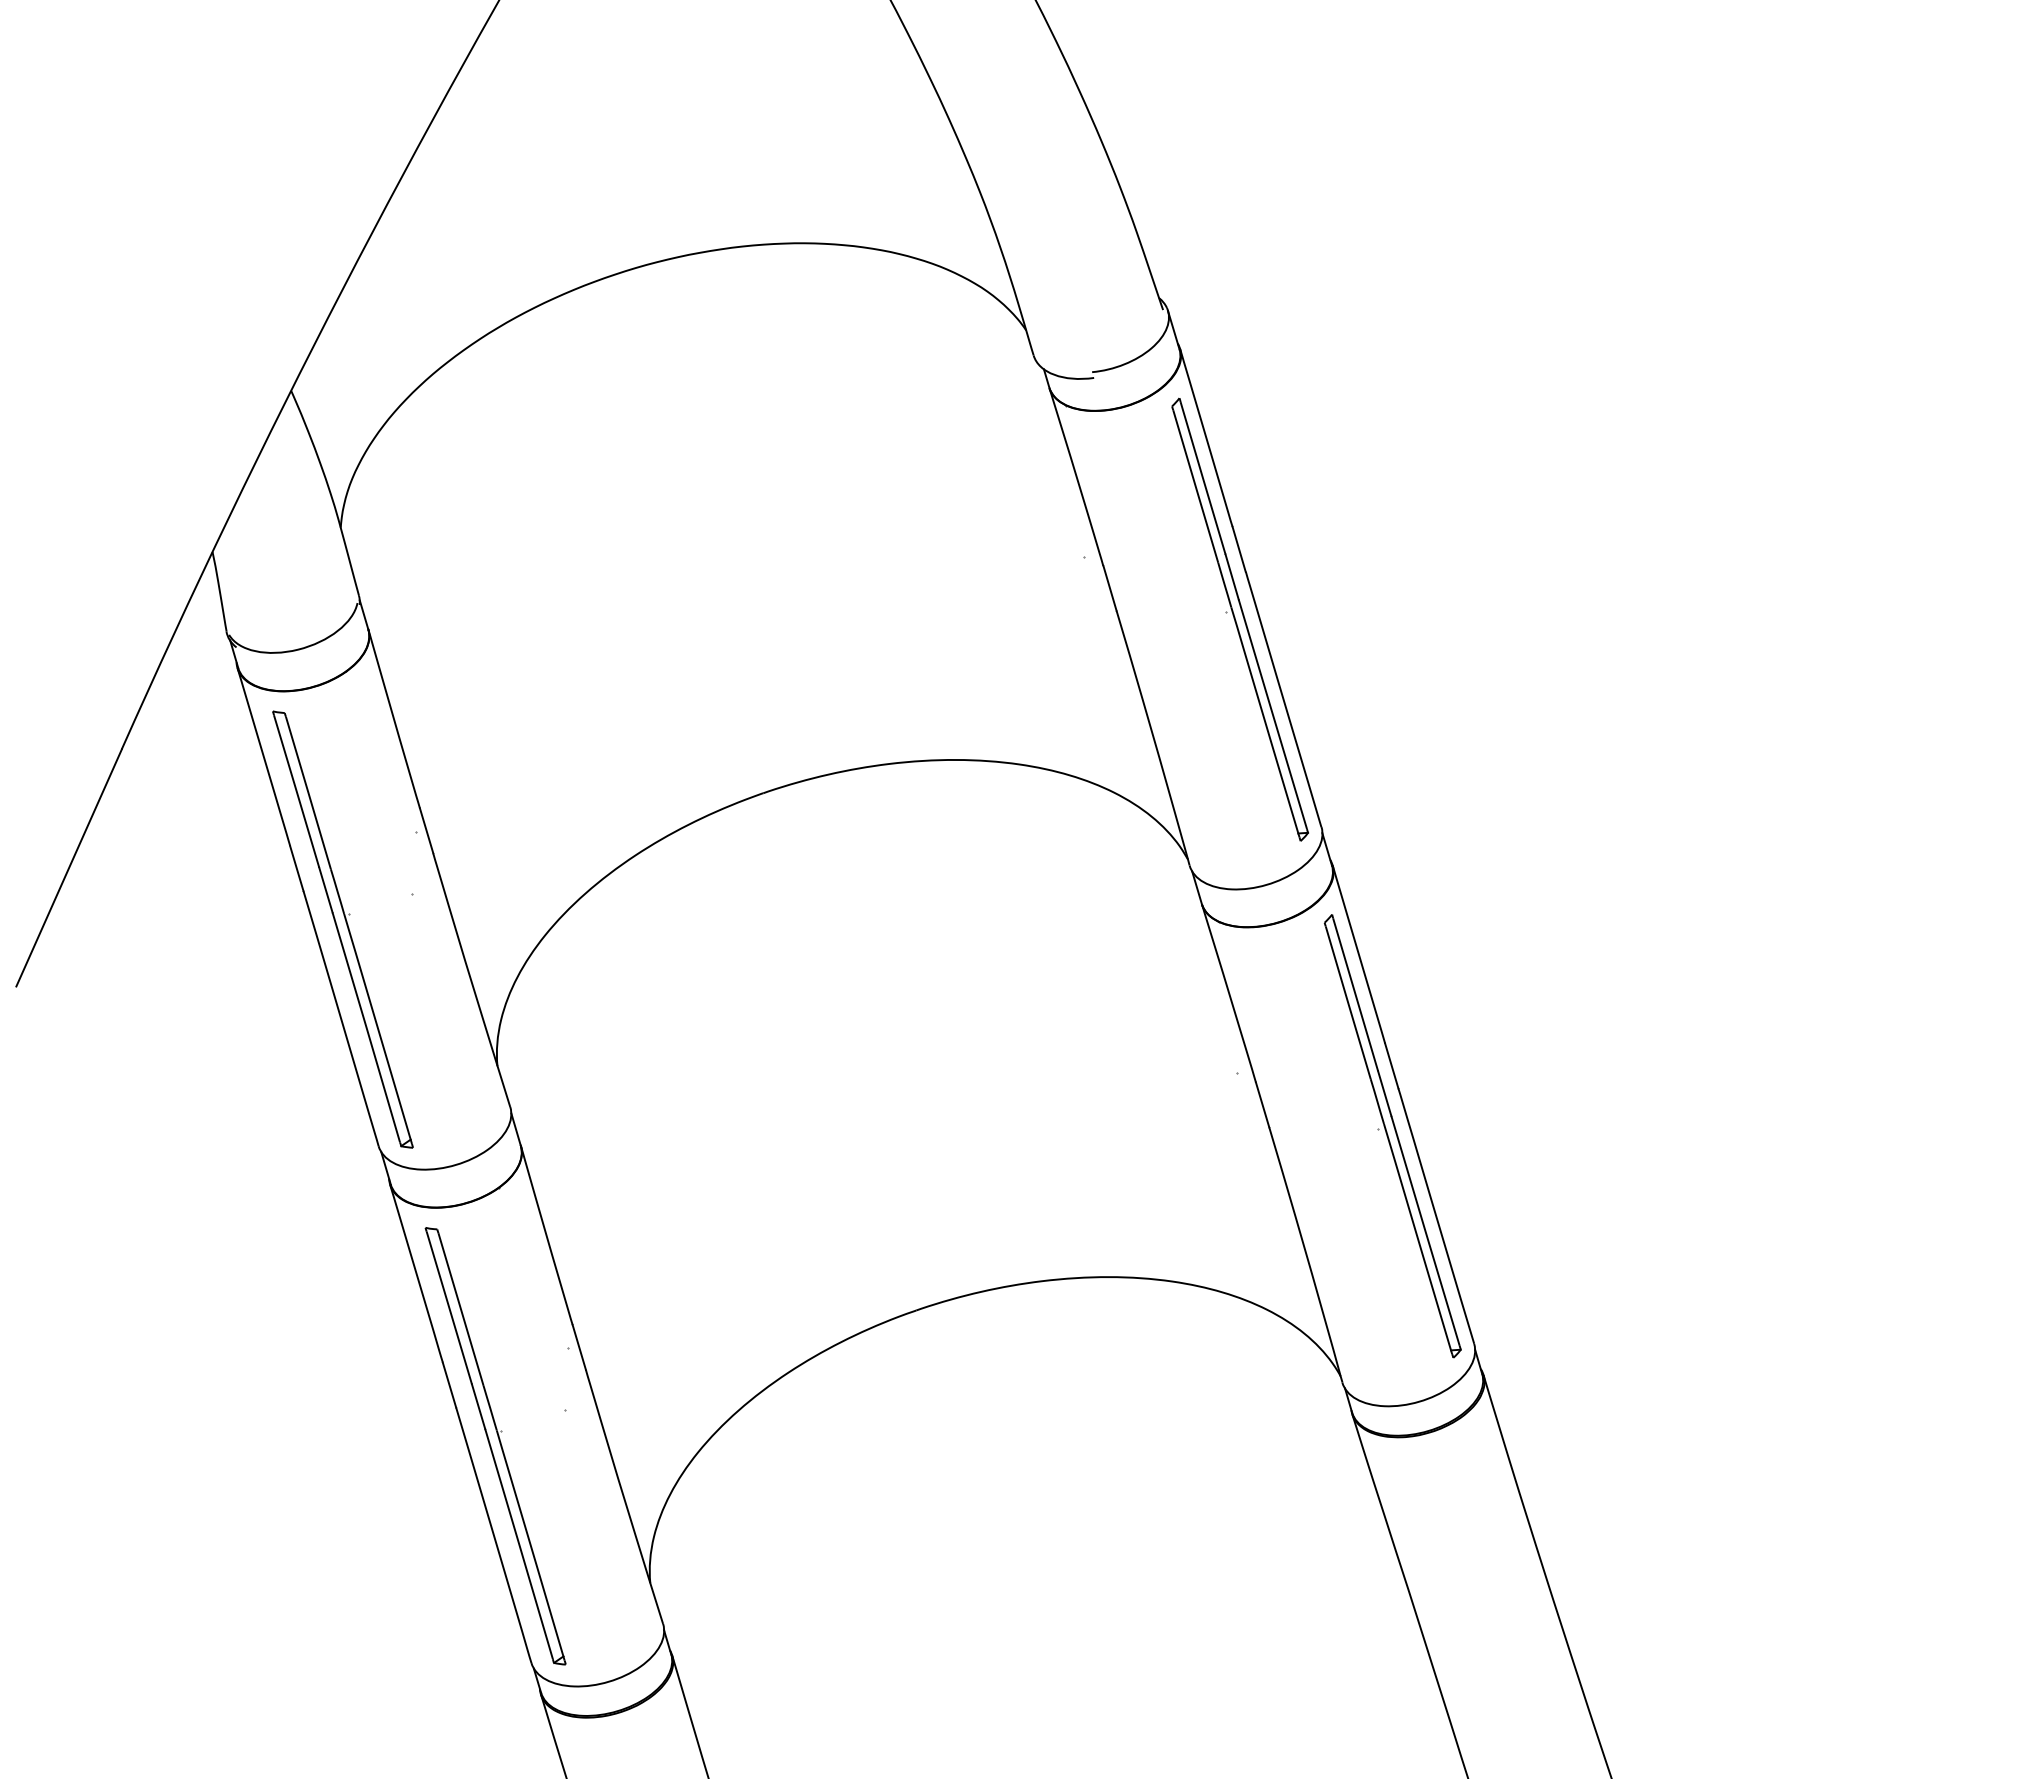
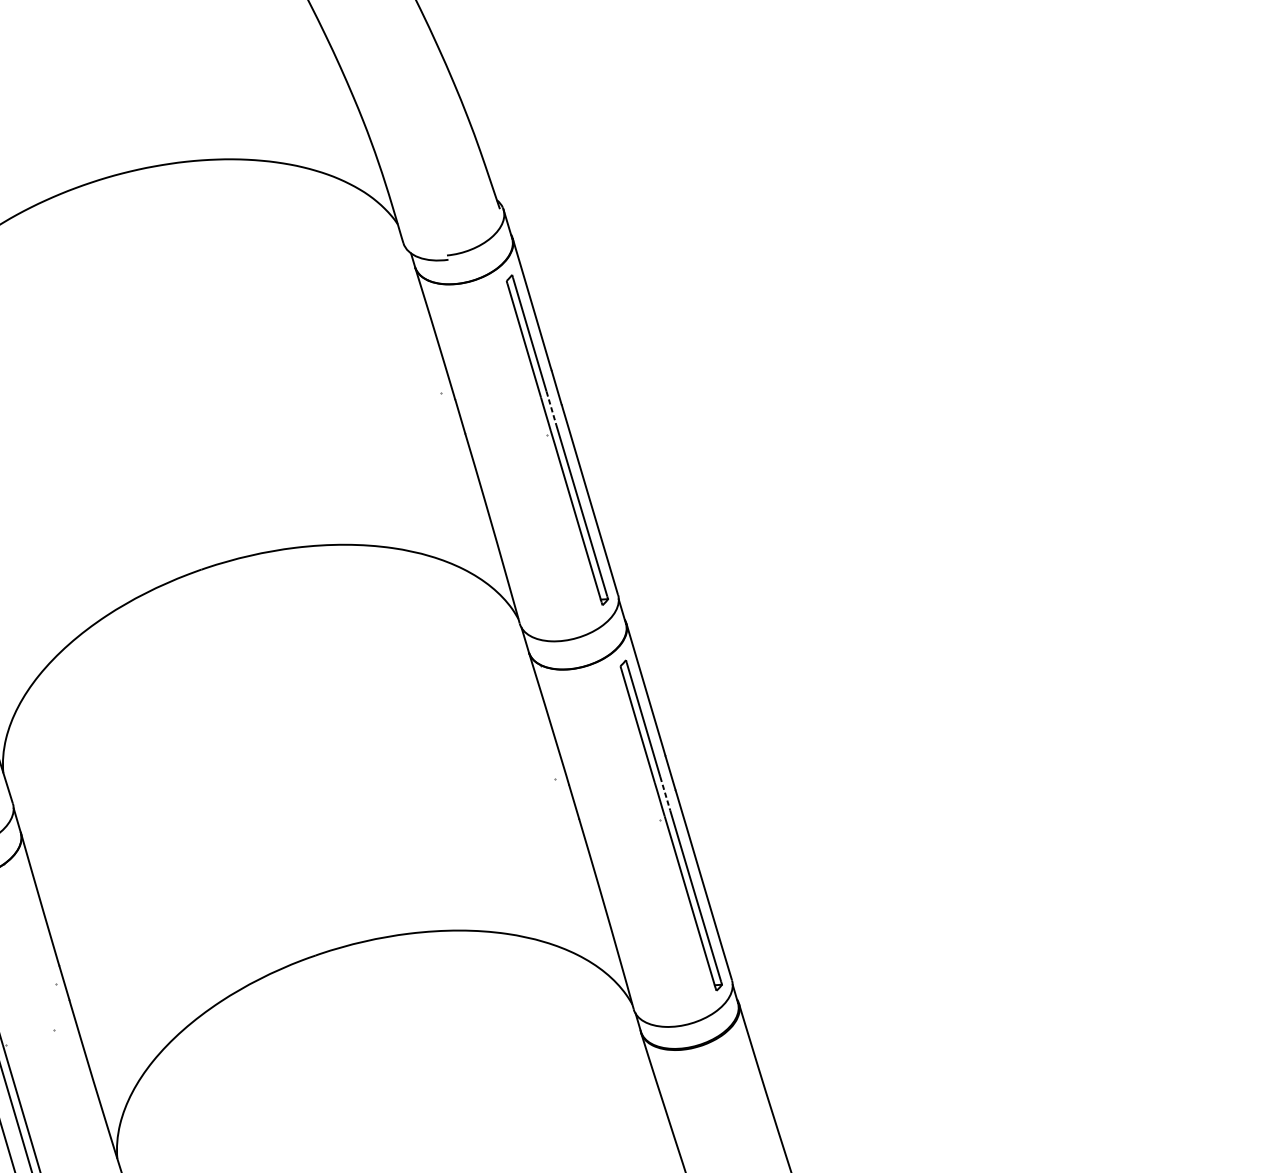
line: (1232, 577) -> (551, 408), solid -> dashed
line: (1384, 1094) -> (665, 794), solid -> dashed

